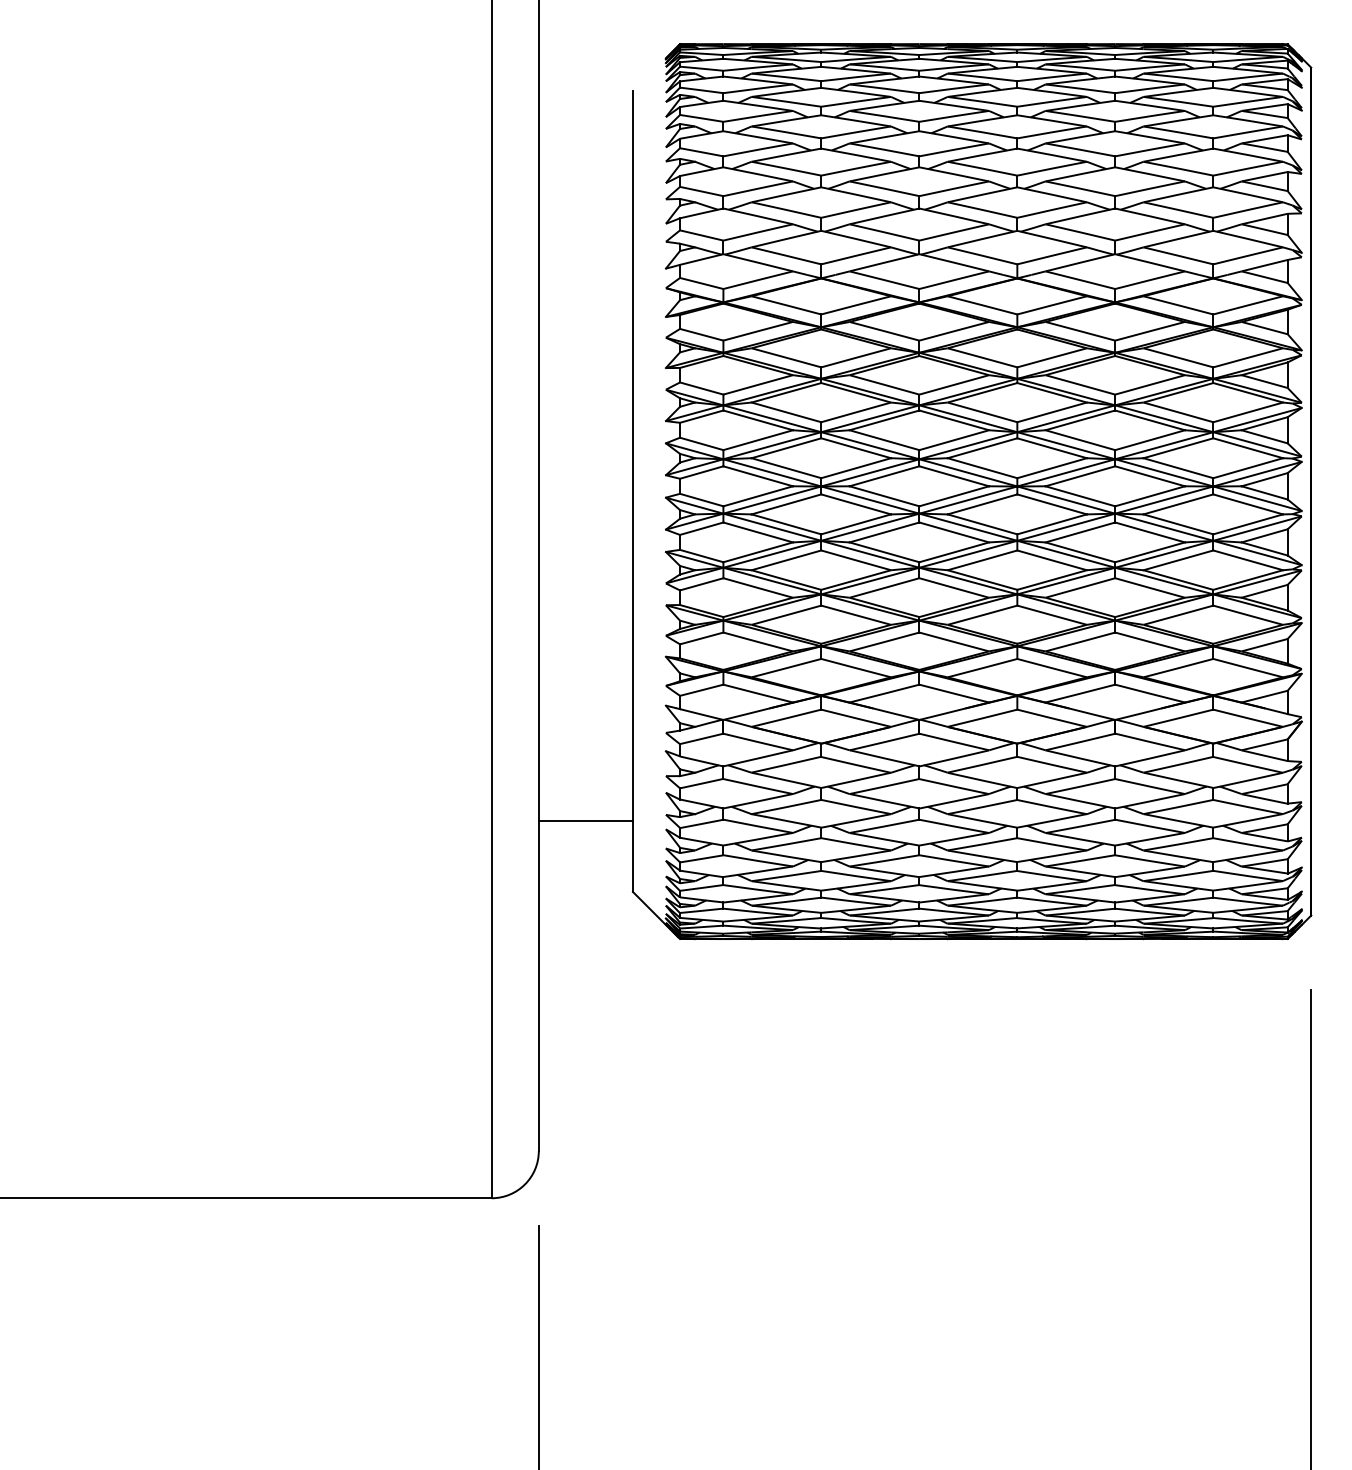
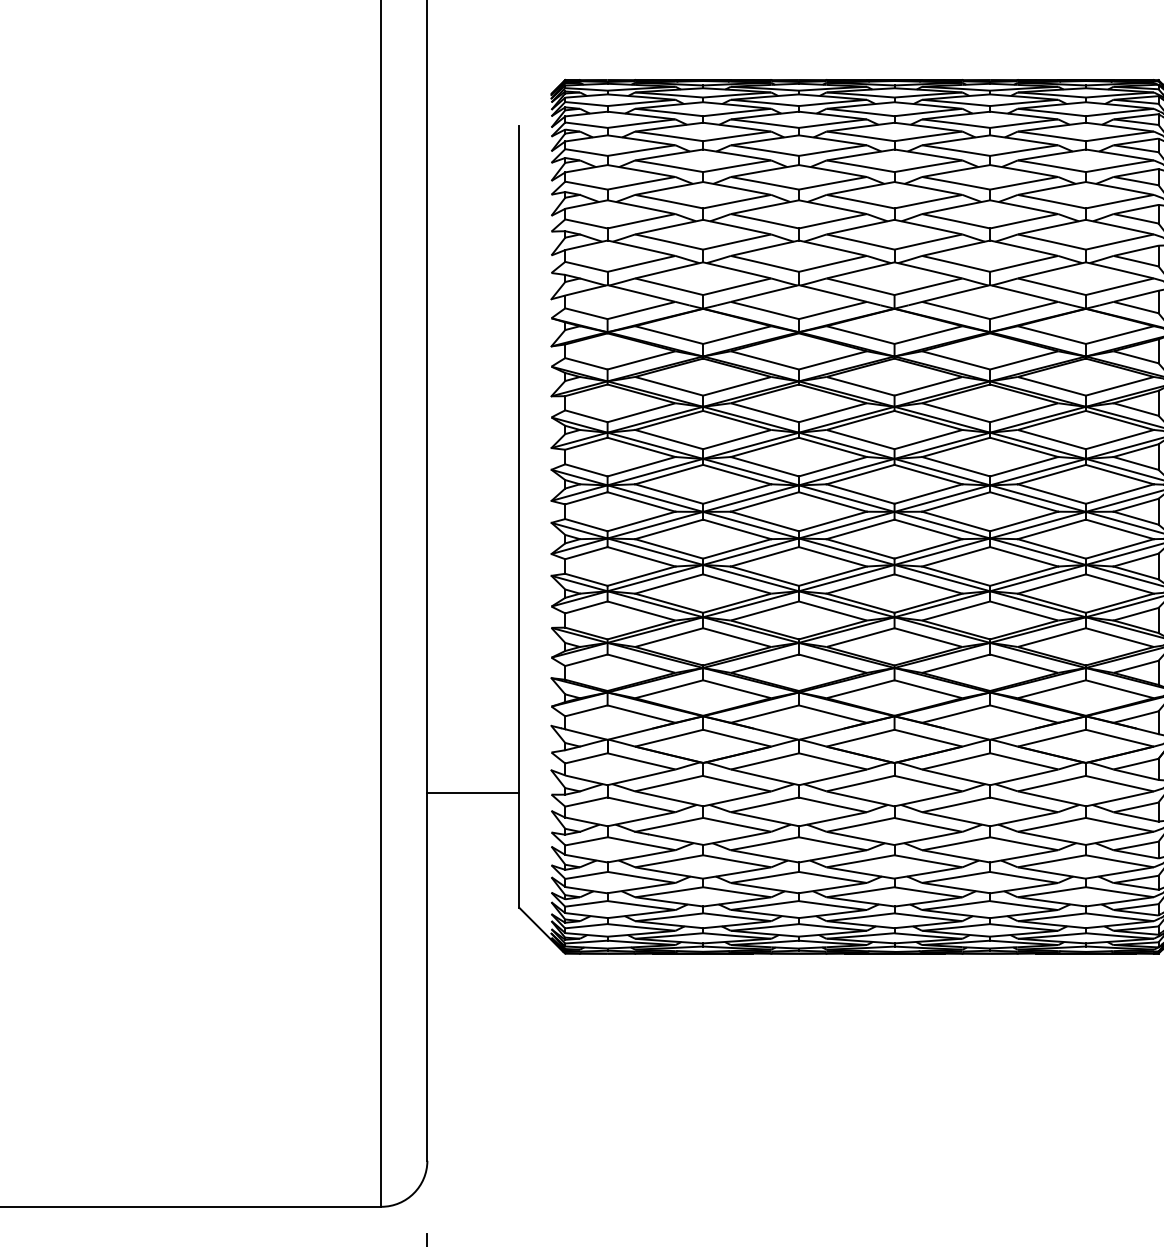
line: (585, 821) -> (472, 793), moved

